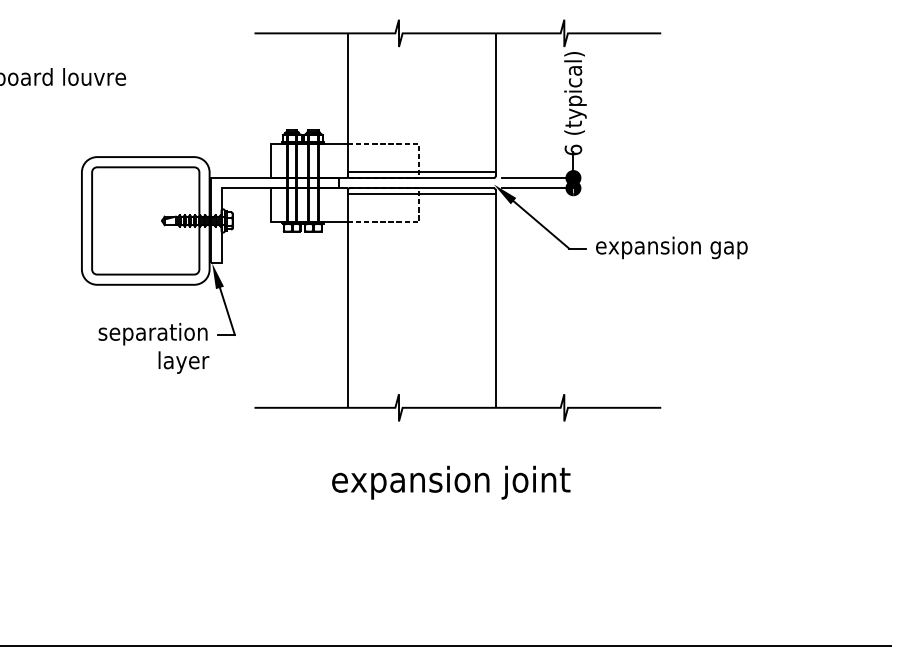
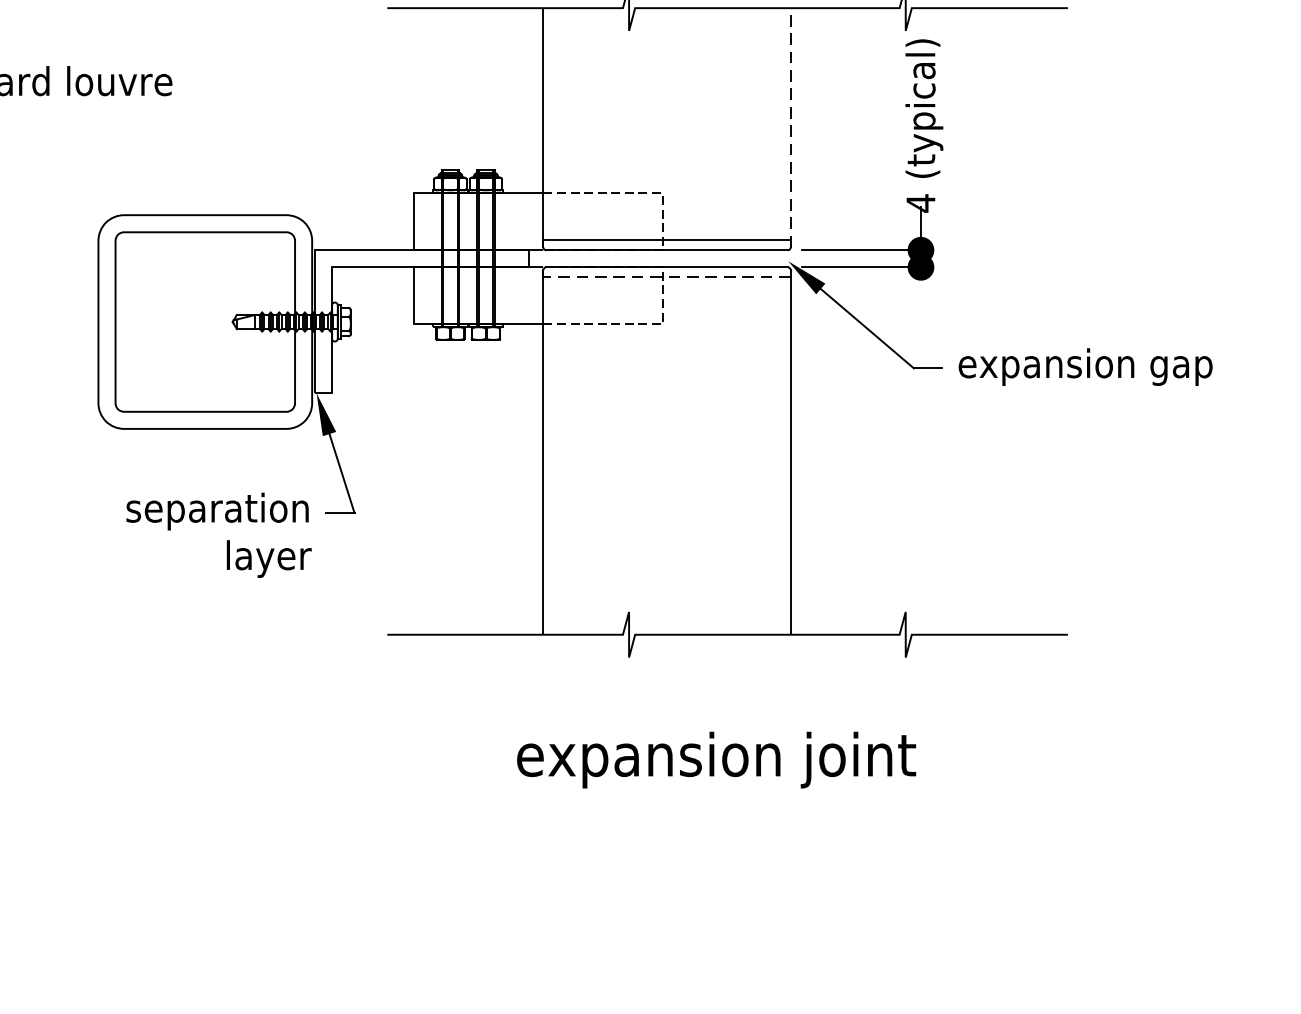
line: (495, 104) -> (790, 127), solid -> dashed
text: (573, 149) -> (921, 202), 6 -> 4
line: (421, 194) -> (666, 277), solid -> dashed

